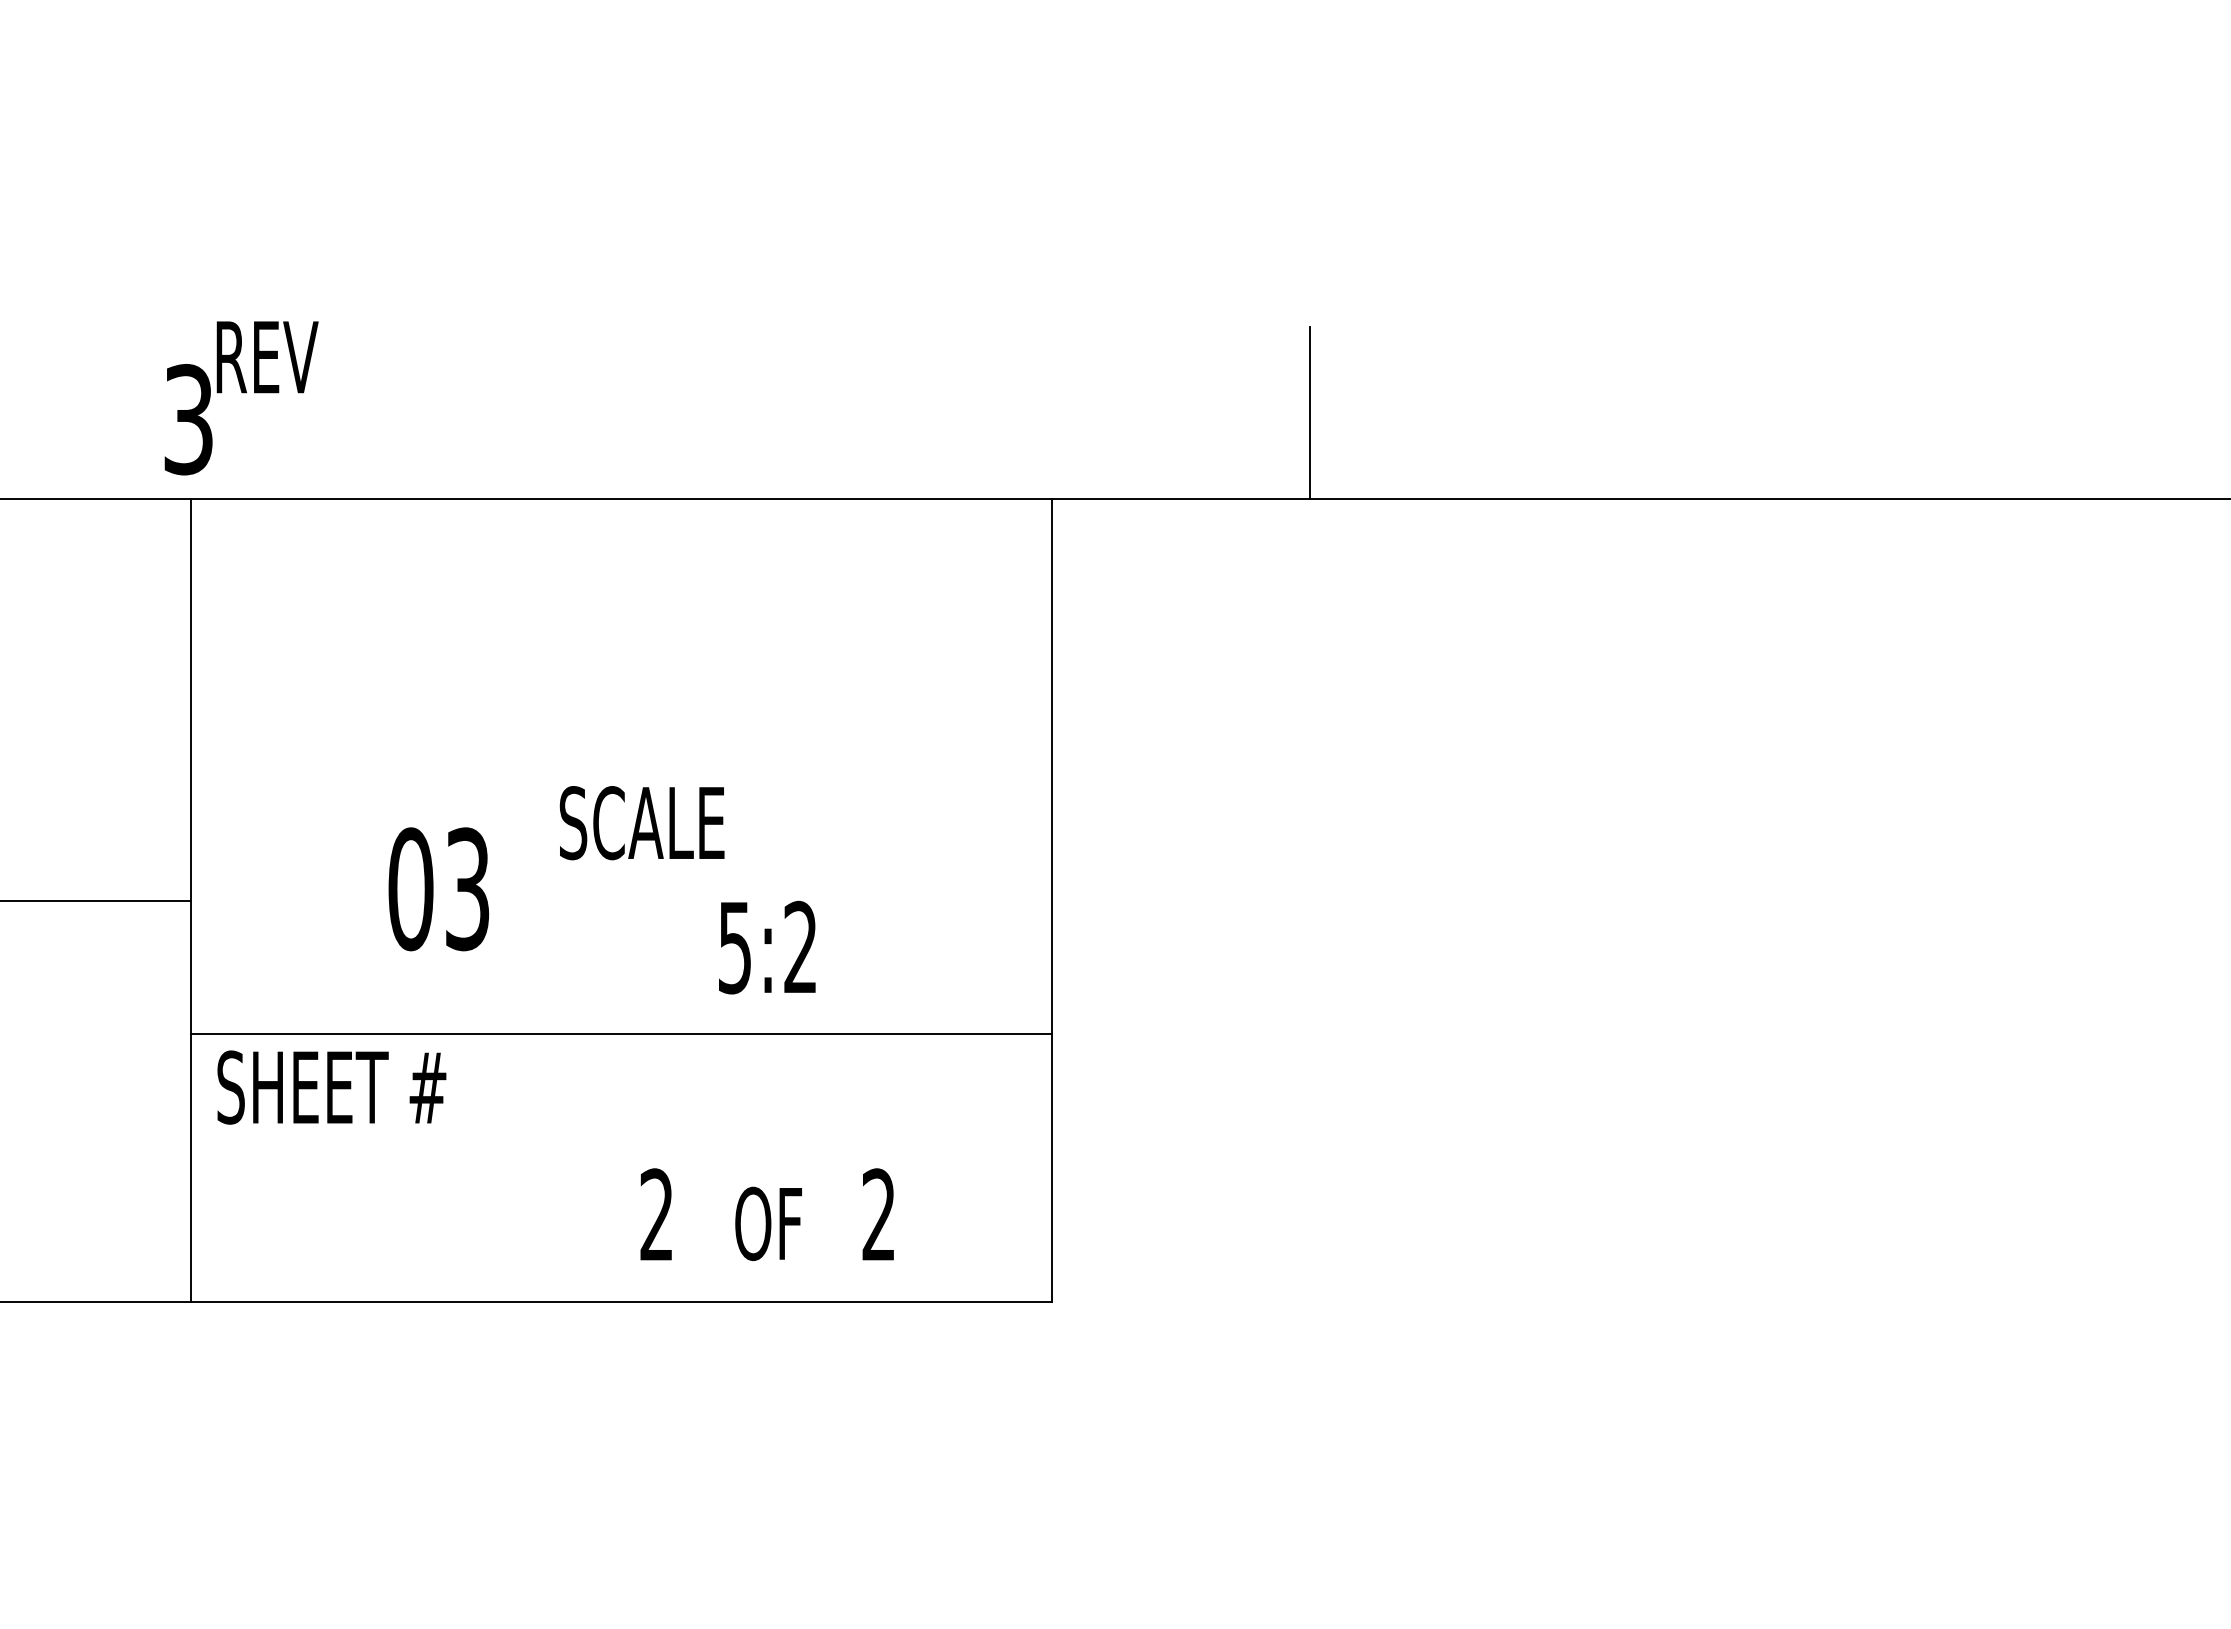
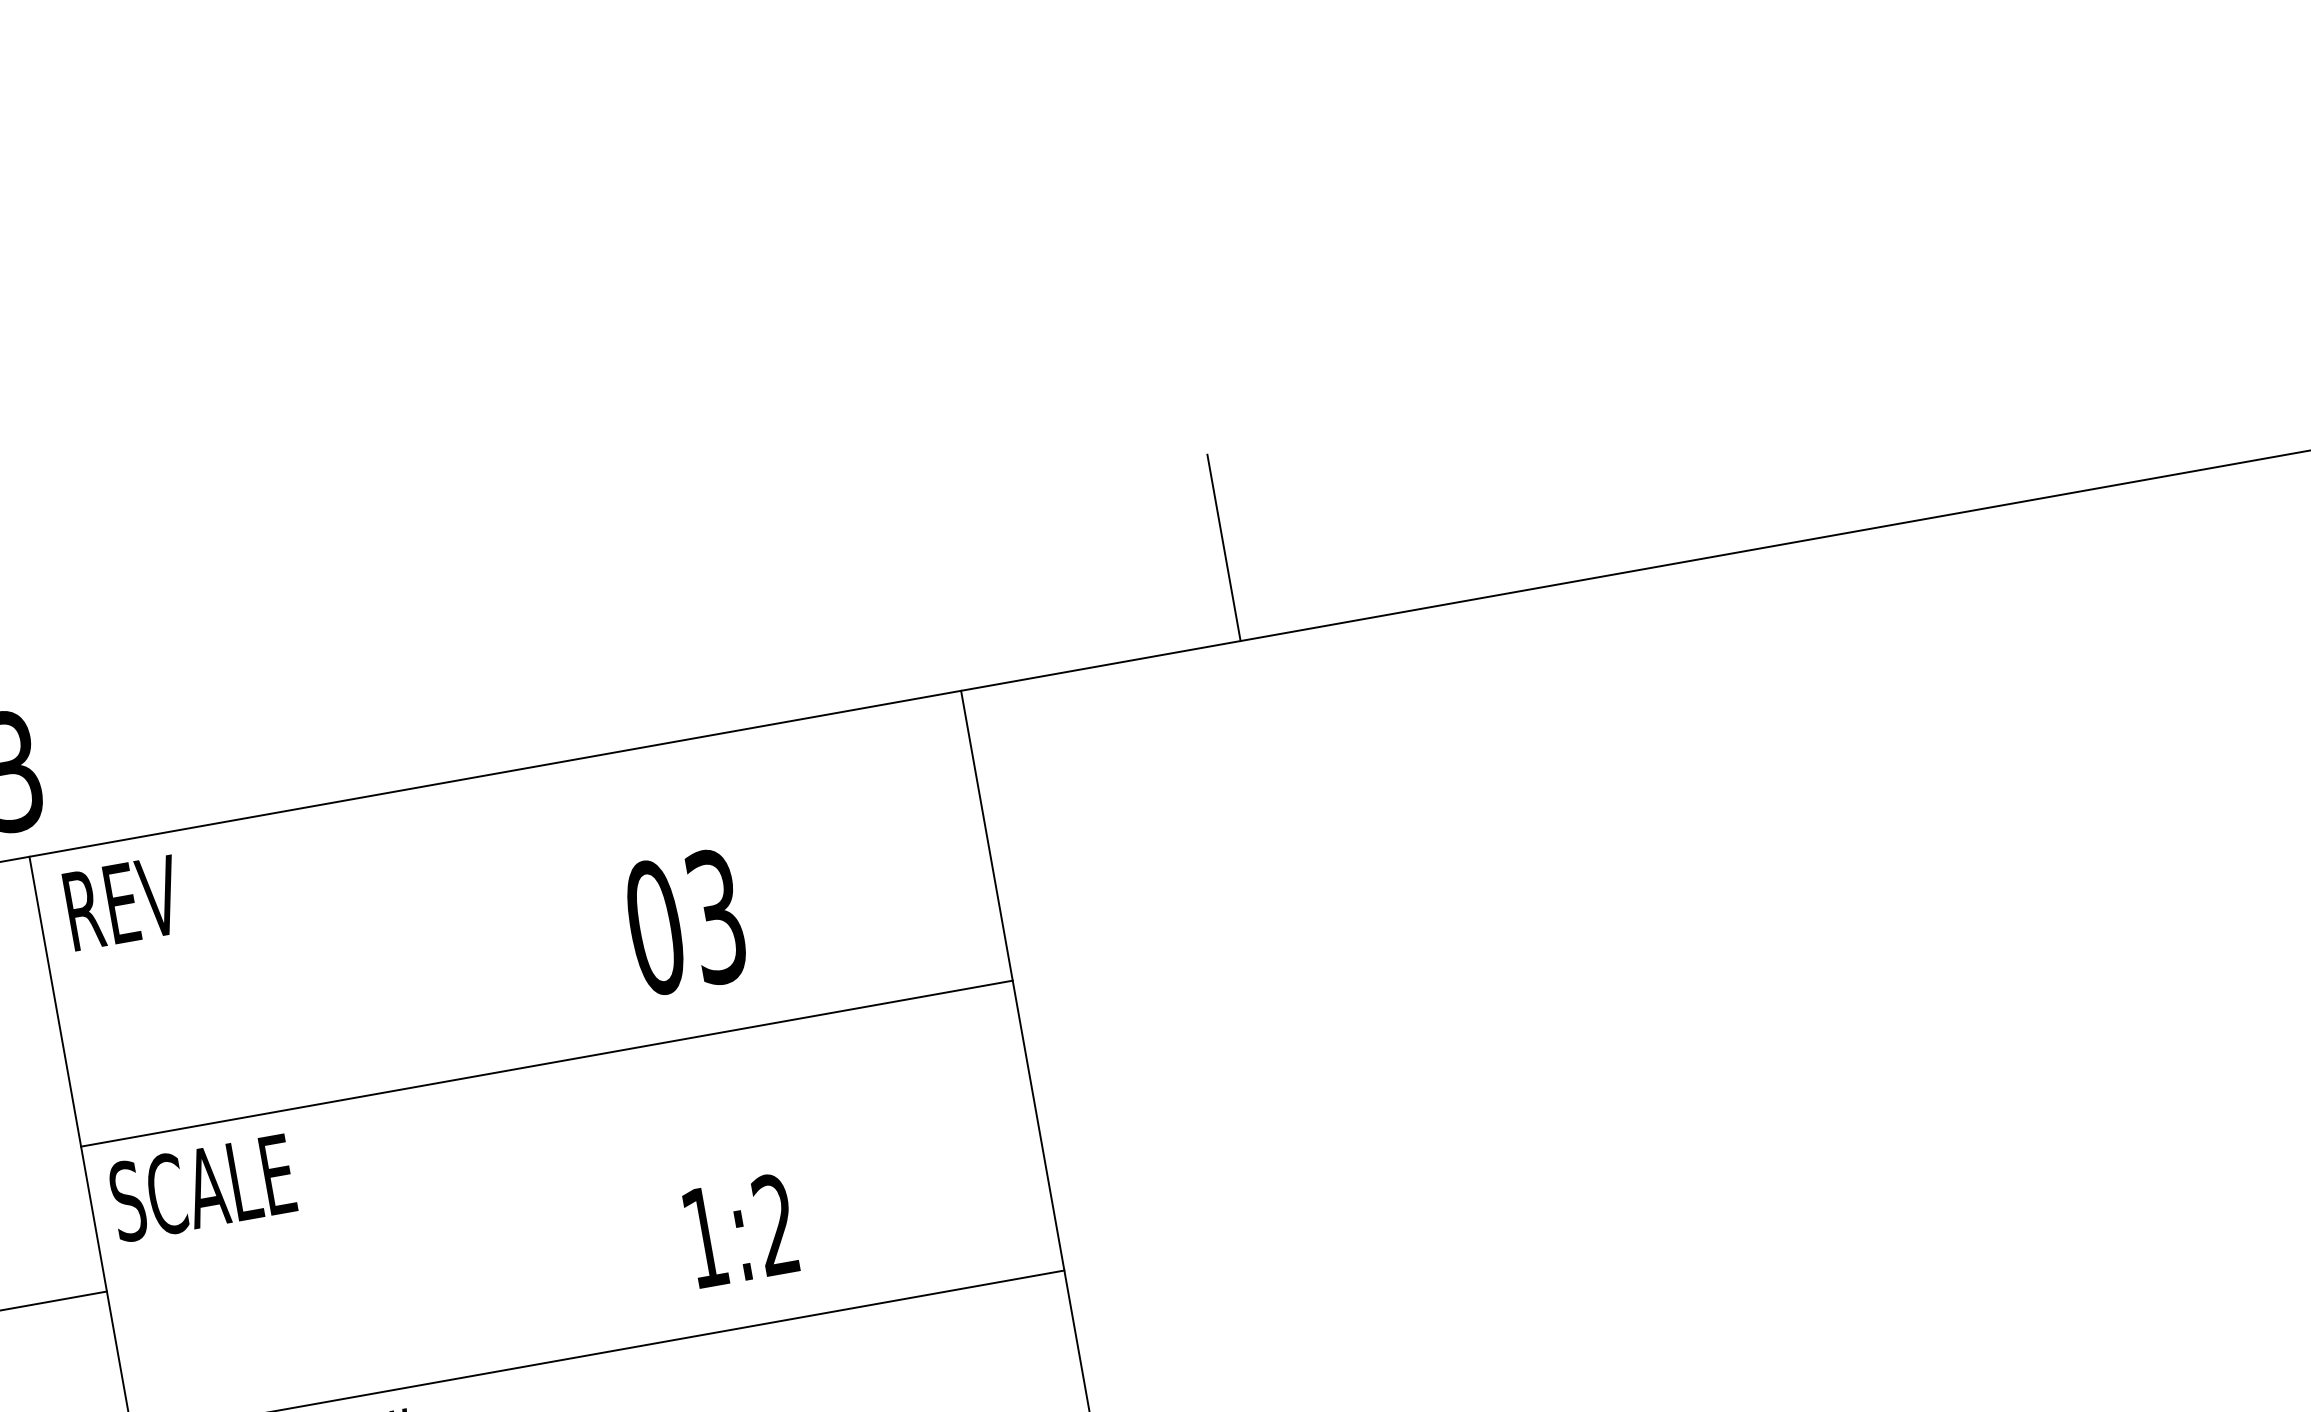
text: (267, 357) -> (123, 903), moved
line: (620, 766) -> (546, 1063), added
text: (641, 823) -> (201, 1188), moved
text: (438, 889) -> (685, 922), moved
text: (734, 948) -> (704, 1238), 5:2 -> 1:2

